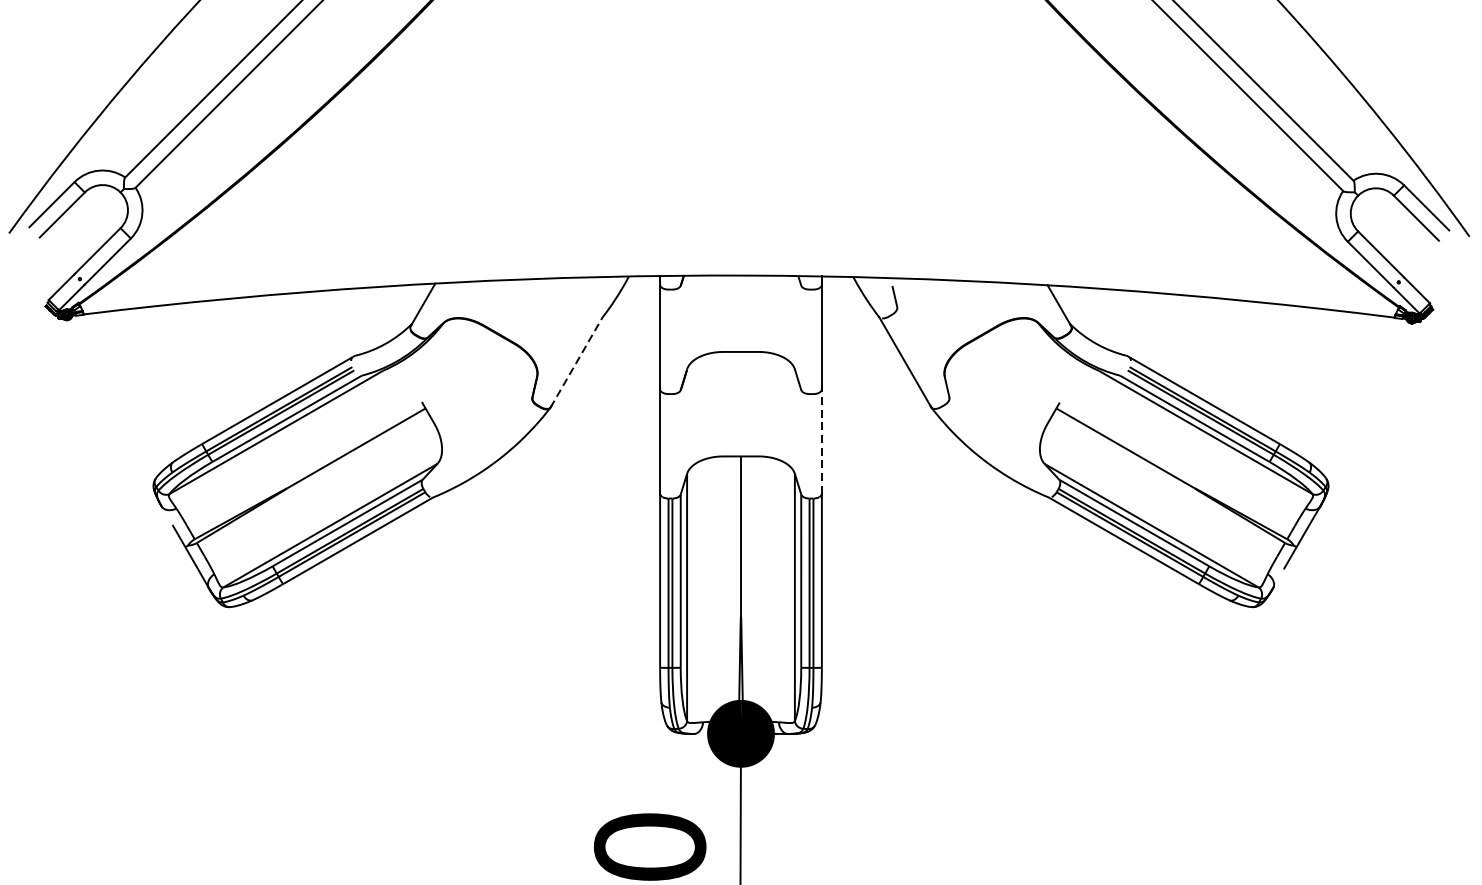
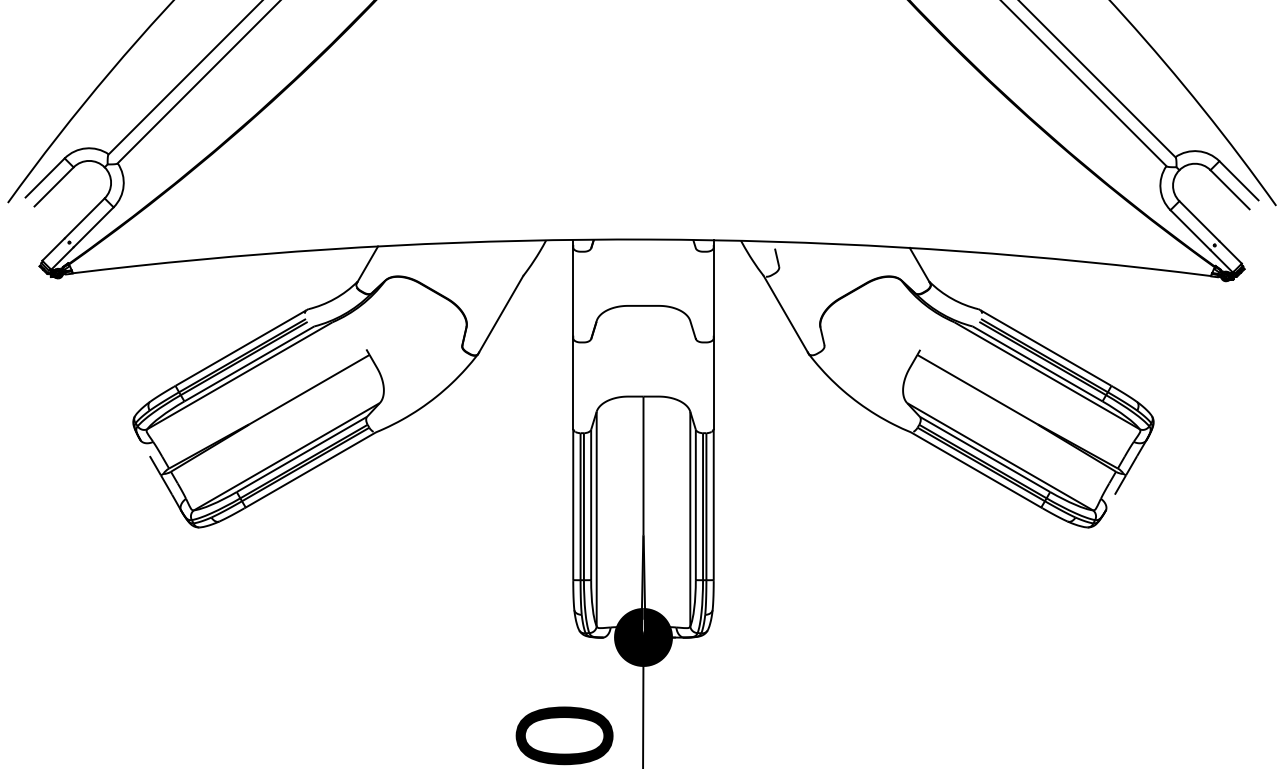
line: (576, 361) -> (500, 314), dashed -> solid
line: (821, 441) -> (713, 383), dashed -> solid

